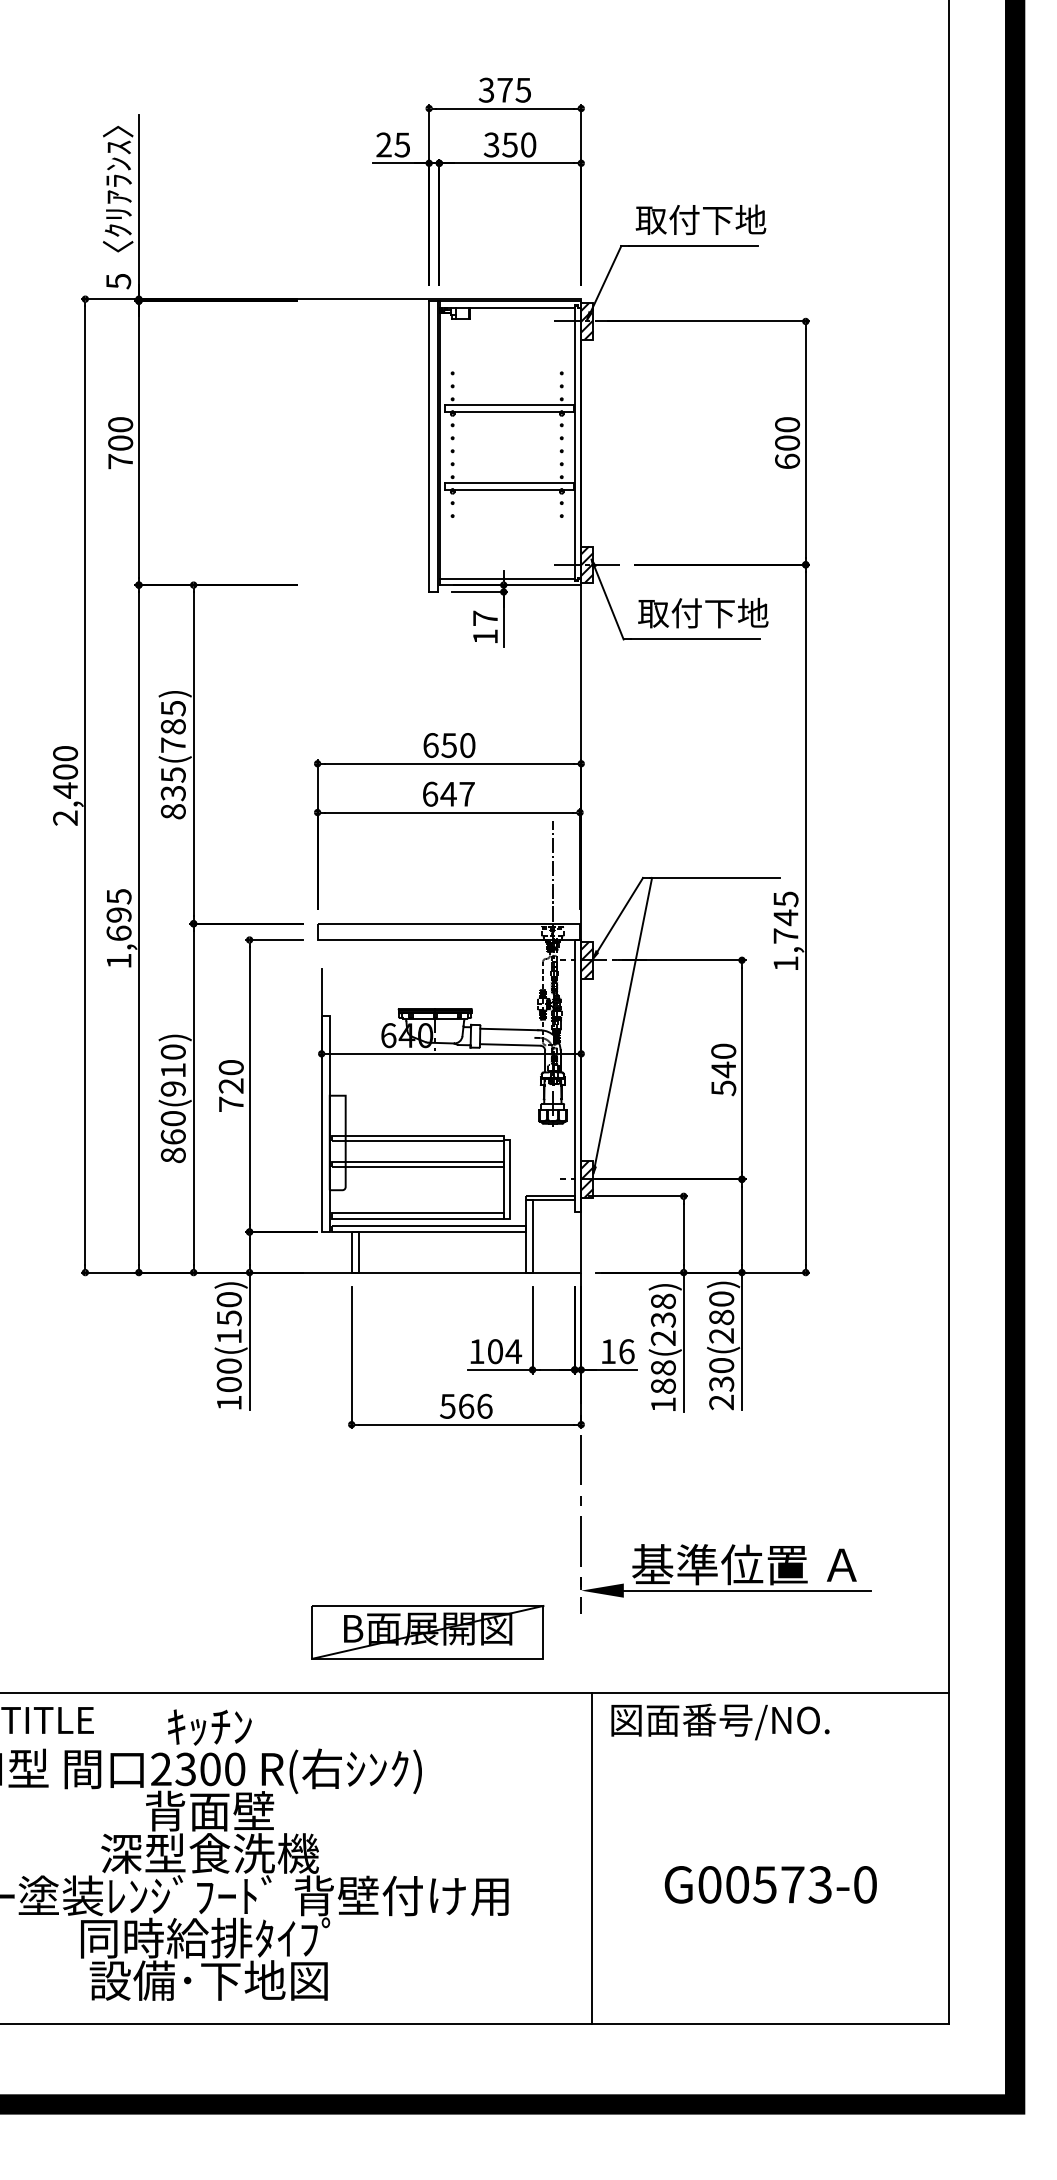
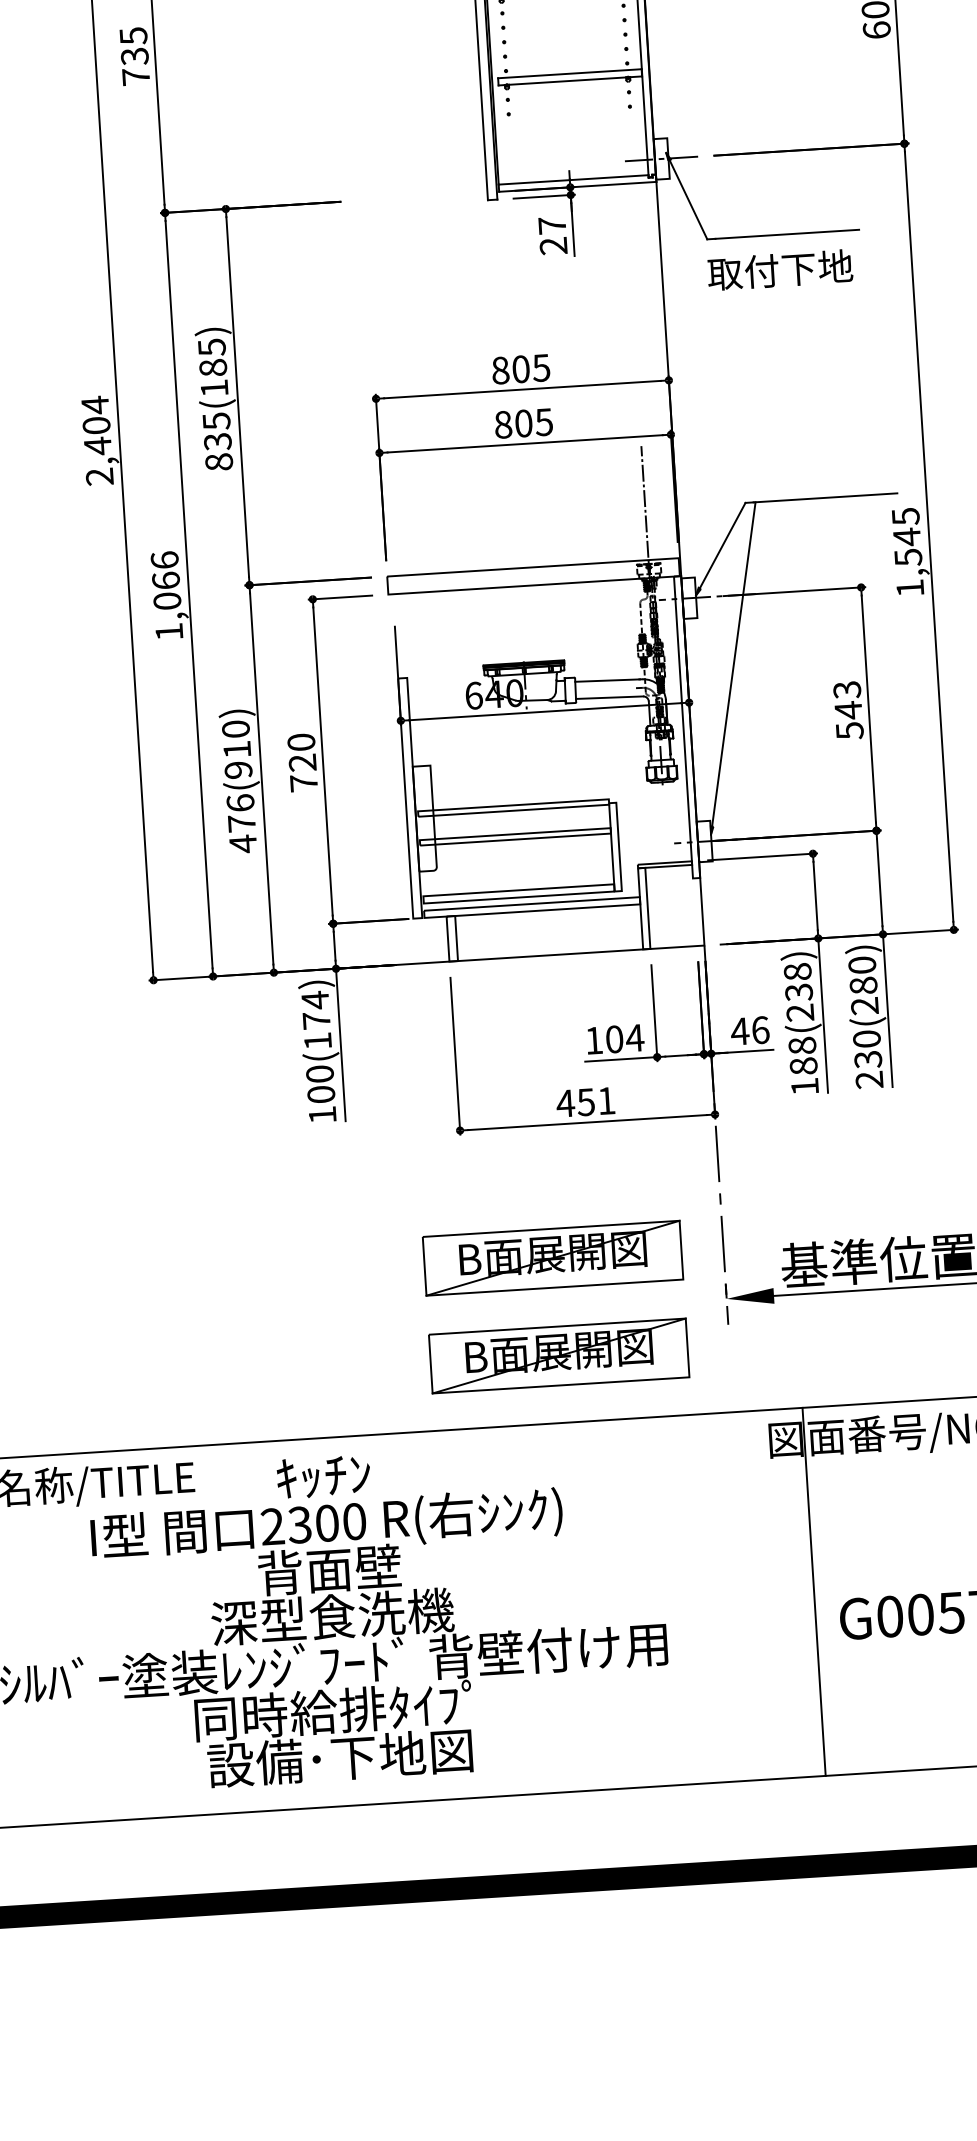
text: (120, 434) -> (134, 46), 700 -> 735
hatch: (587, 564) -> (661, 158), removed
text: (703, 613) -> (780, 270), moved
text: (485, 636) -> (553, 245), 17 -> 27
text: (173, 744) -> (214, 387), 835(785) -> 835(185)
text: (449, 745) -> (521, 369), 650 -> 805
text: (65, 753) -> (95, 405), 2,400 -> 2,404
text: (448, 793) -> (523, 422), 647 -> 805
text: (118, 914) -> (165, 580), 1,695 -> 1,066
text: (785, 936) -> (907, 558), 1,745 -> 1,545
hatch: (587, 960) -> (689, 598), removed
text: (723, 1051) -> (847, 690), 540 -> 543
text: (172, 1136) -> (240, 823), 860(910) -> 476(910)
hatch: (587, 1179) -> (704, 841), removed
text: (228, 1308) -> (315, 1010), 100(150) -> 100(174)
text: (608, 1351) -> (740, 1031), 16 -> 46
text: (465, 1405) -> (585, 1101), 566 -> 451
part: (427, 1544) -> (552, 1258), added
line: (592, 1857) -> (814, 1590), moved

